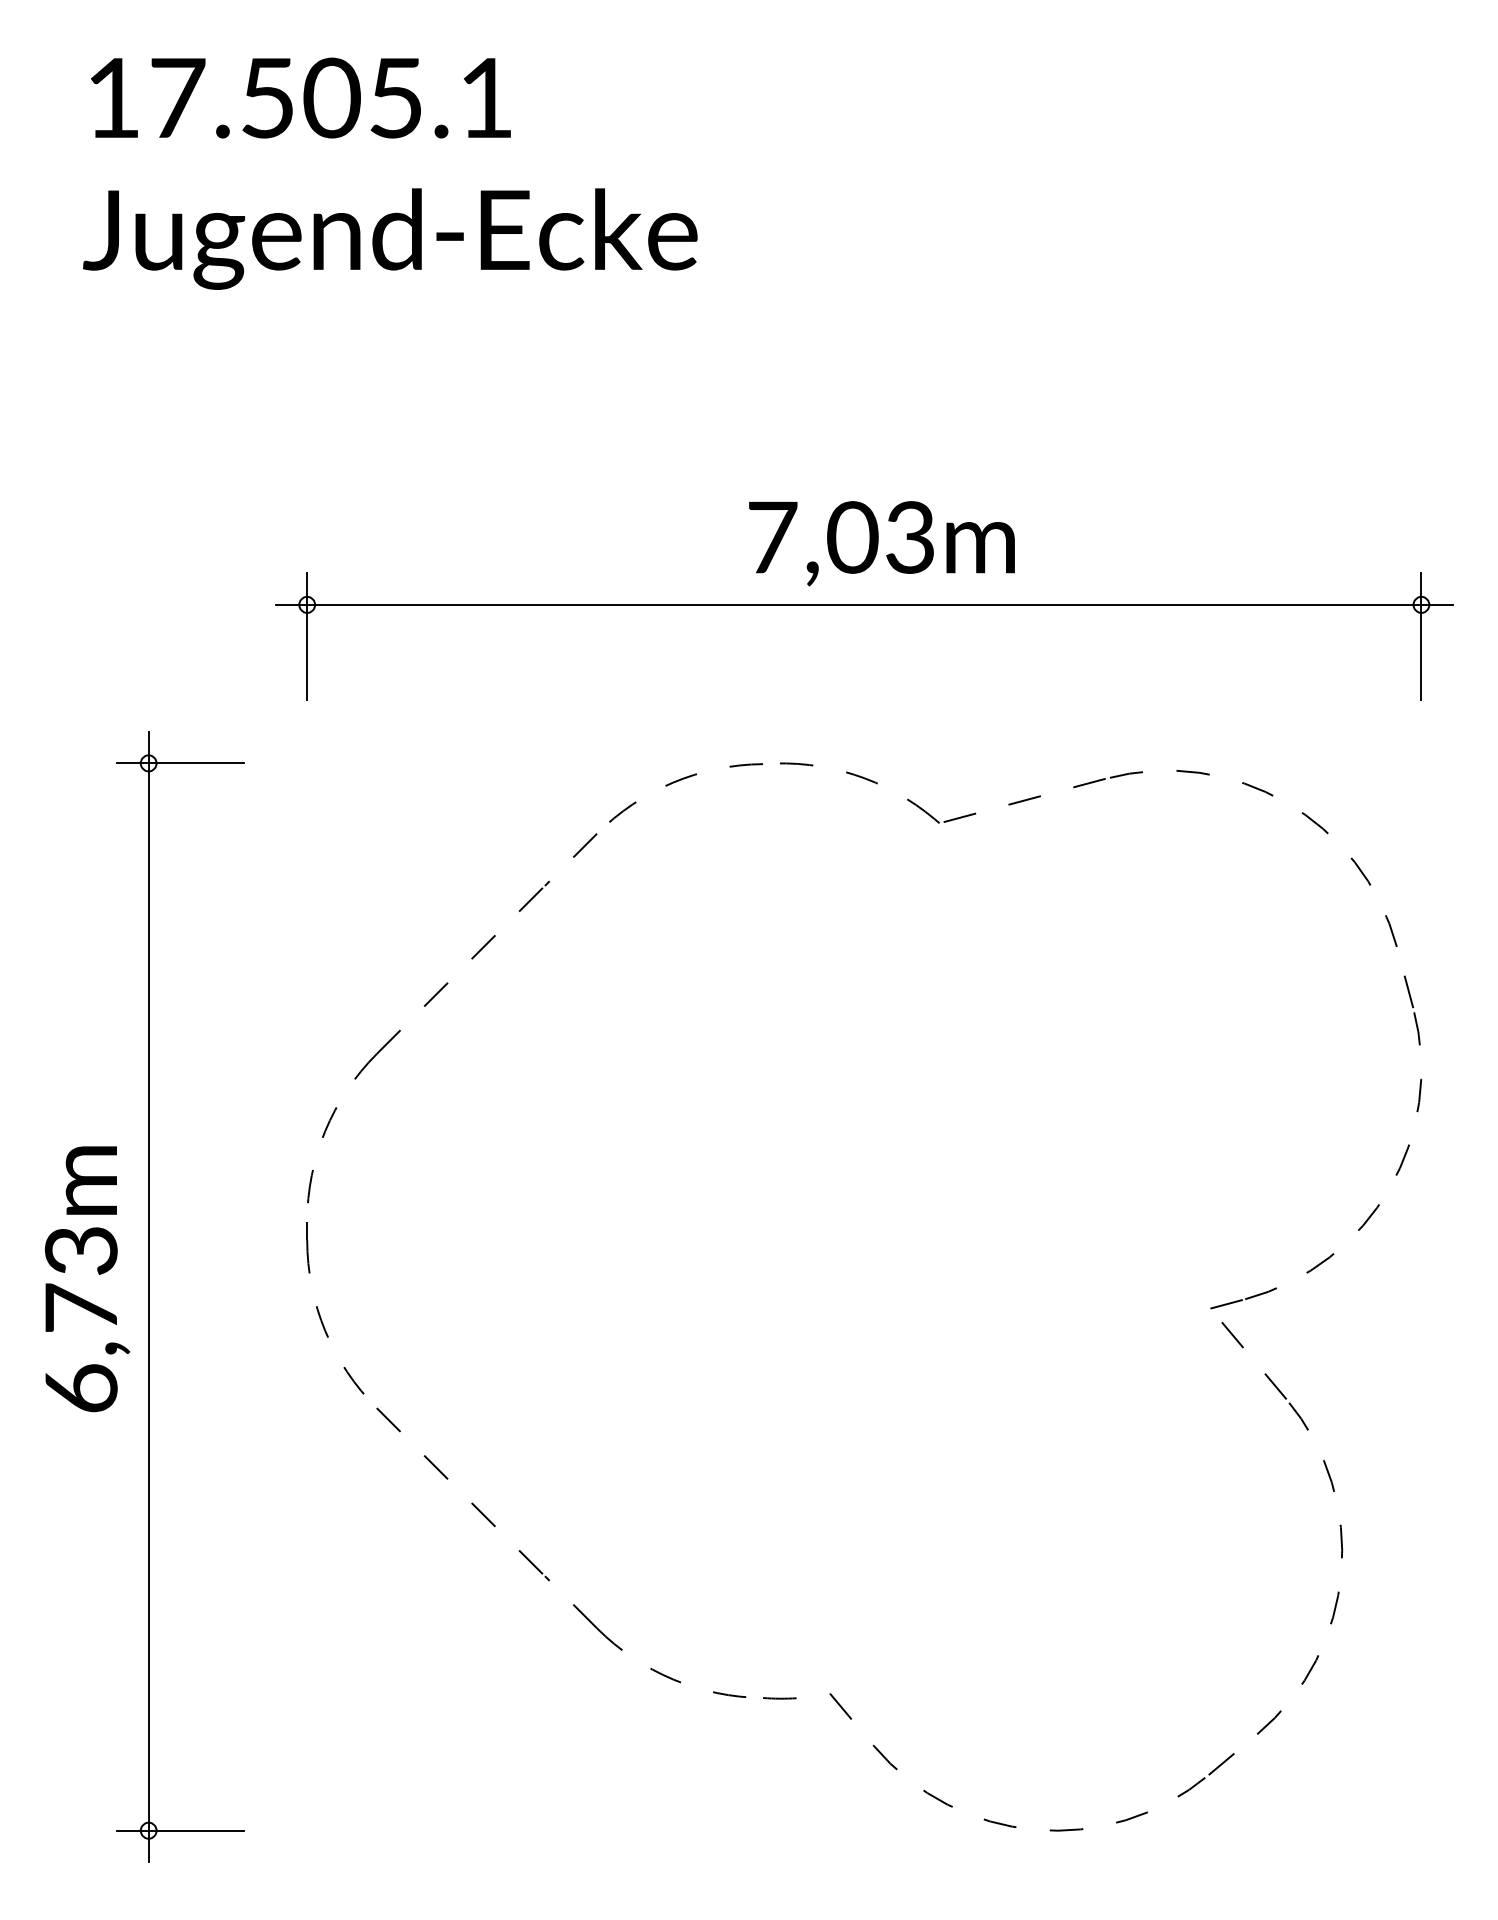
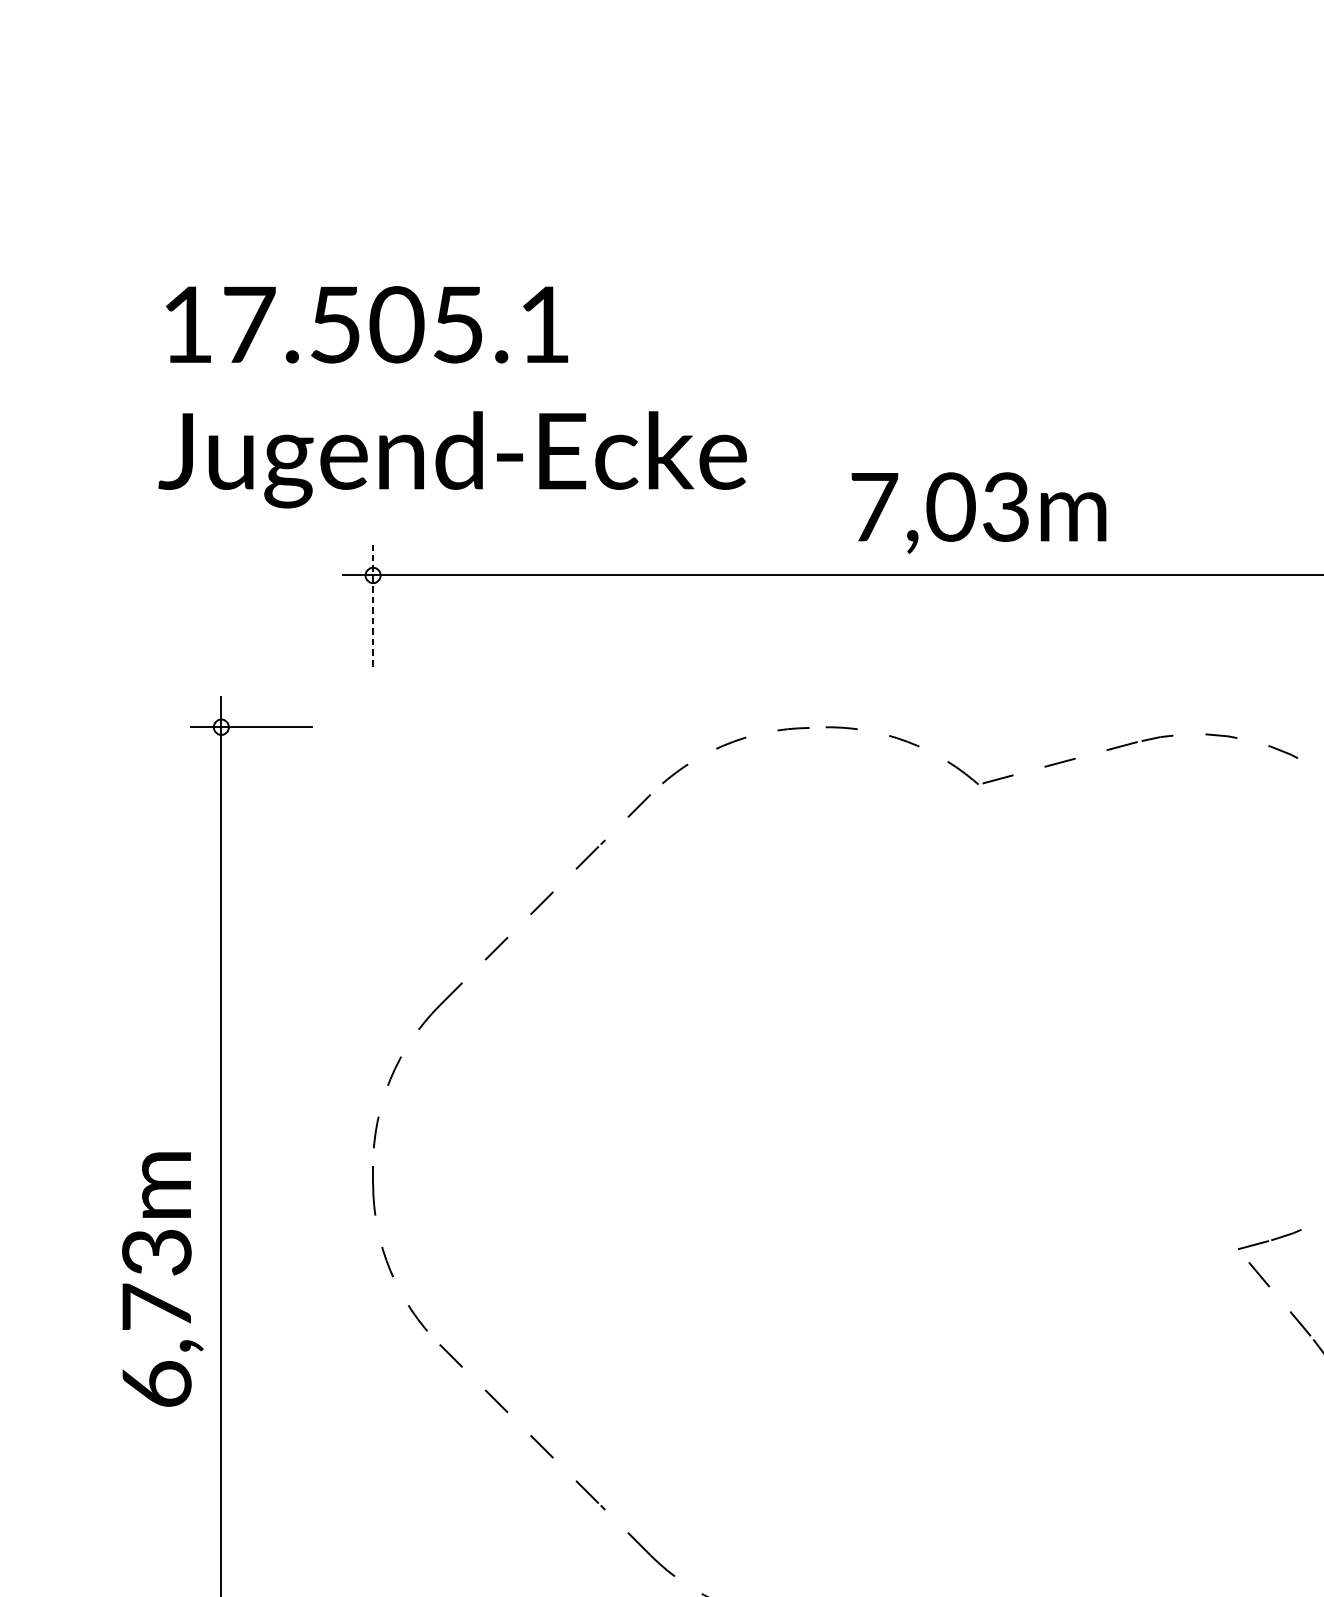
text: (390, 173) -> (452, 397), moved
text: (881, 543) -> (978, 512), moved
line: (307, 636) -> (373, 605), solid -> dashed
text: (87, 1279) -> (162, 1279), moved

